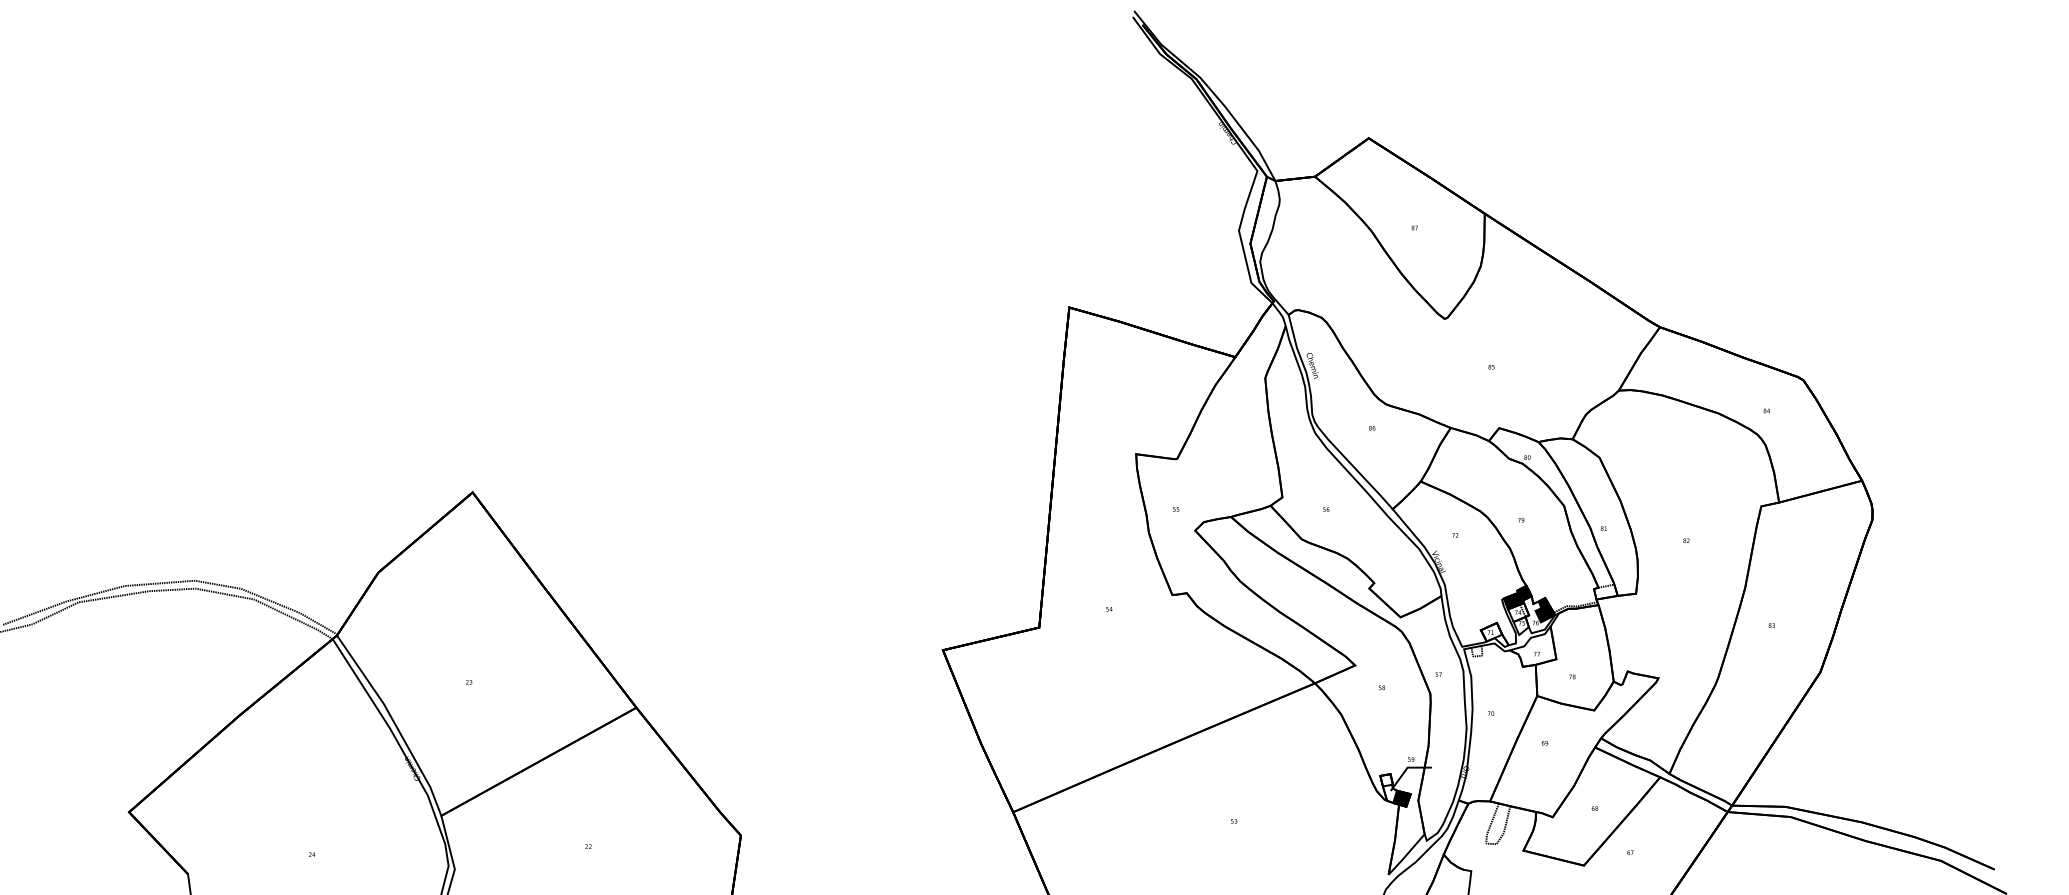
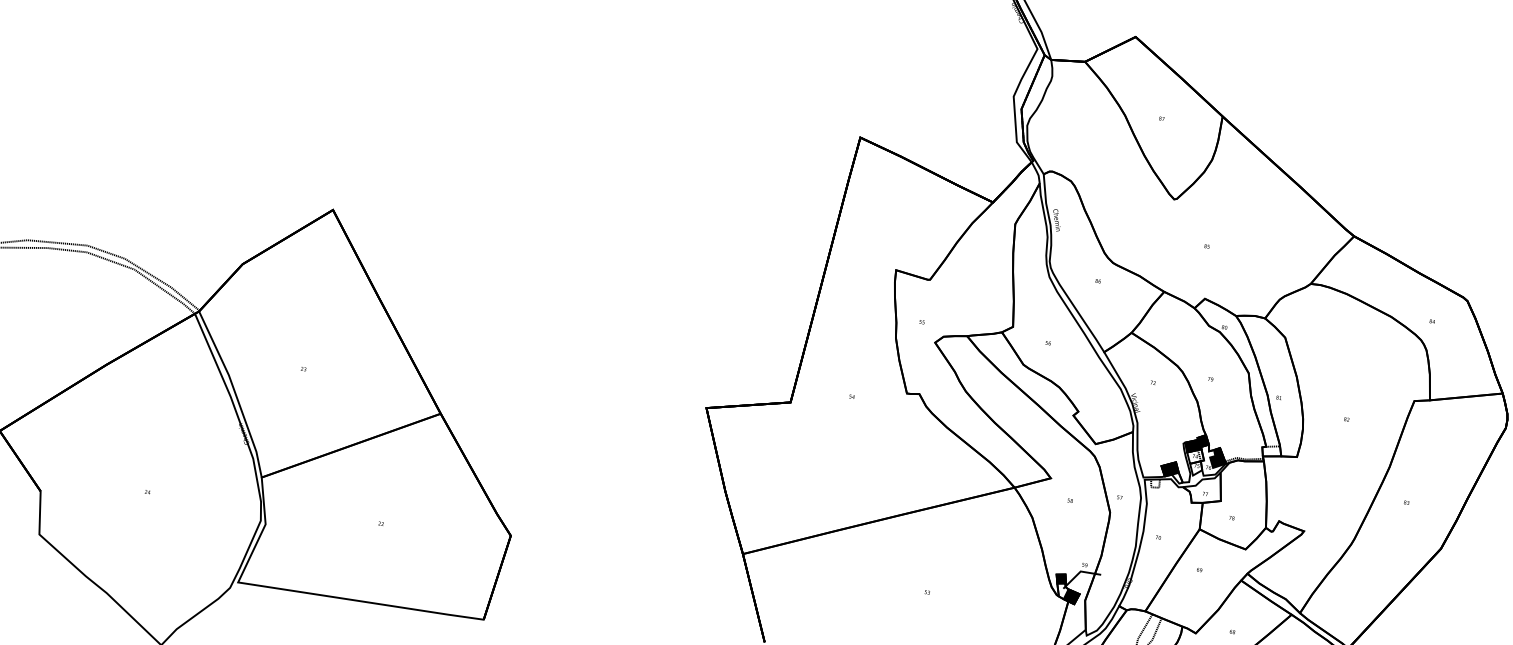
fill: (1491, 631) -> (1170, 468), added
fill: (1386, 780) -> (1061, 579), added

